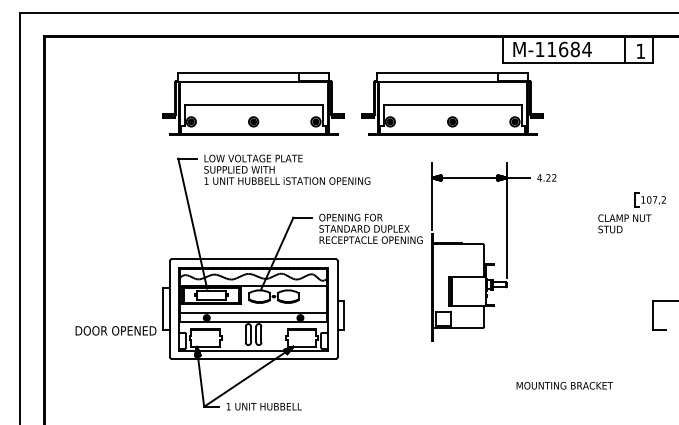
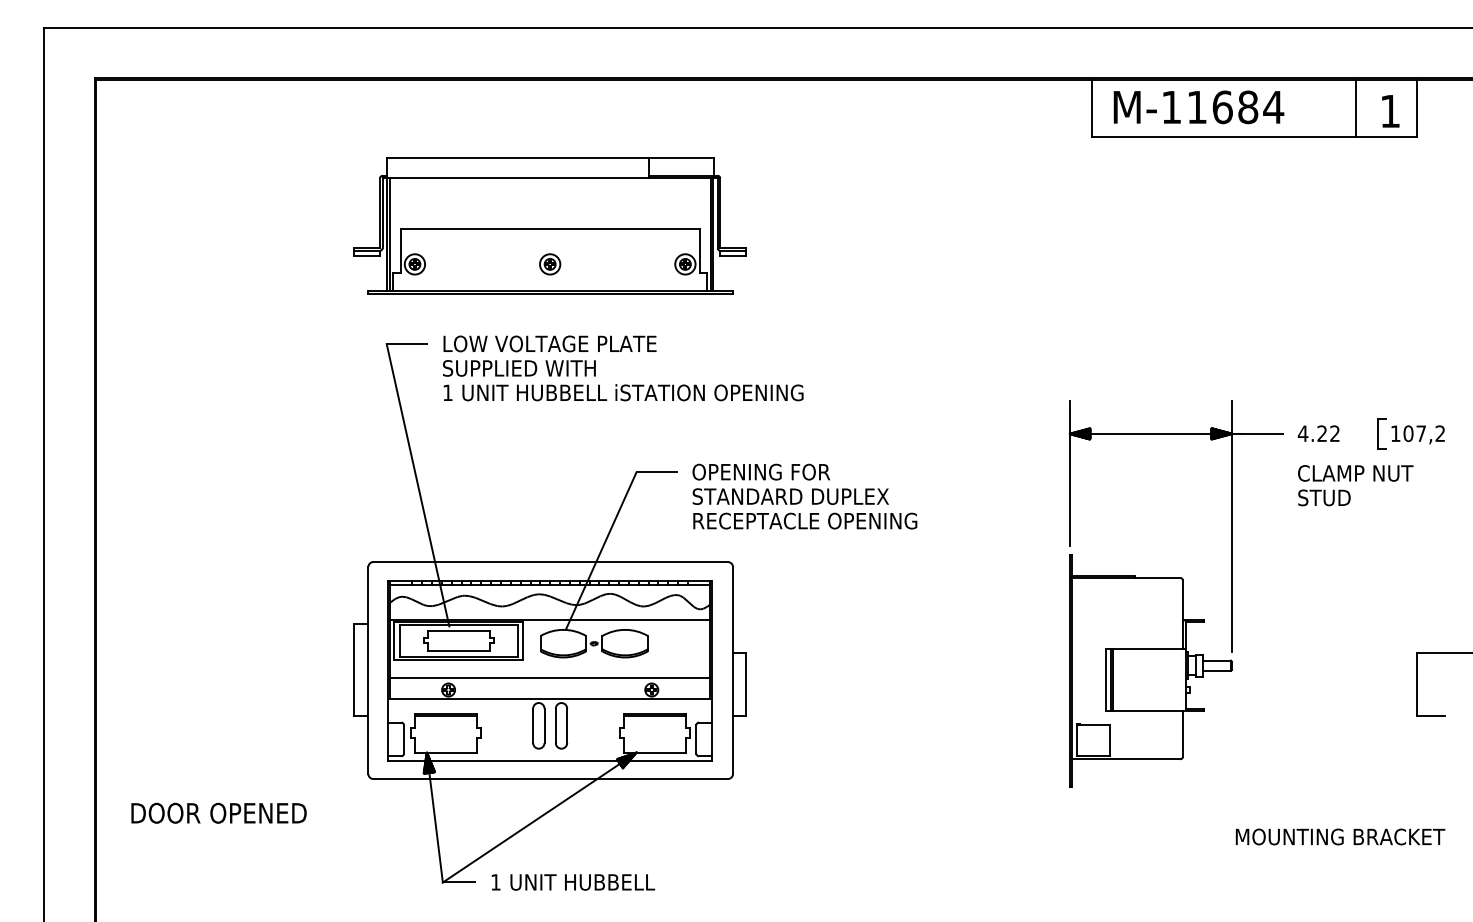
part: (452, 103) -> (981, 224), removed
part: (484, 251) -> (1183, 593), moved
text: (115, 330) -> (217, 812), moved
text: (564, 385) -> (1339, 836), moved

